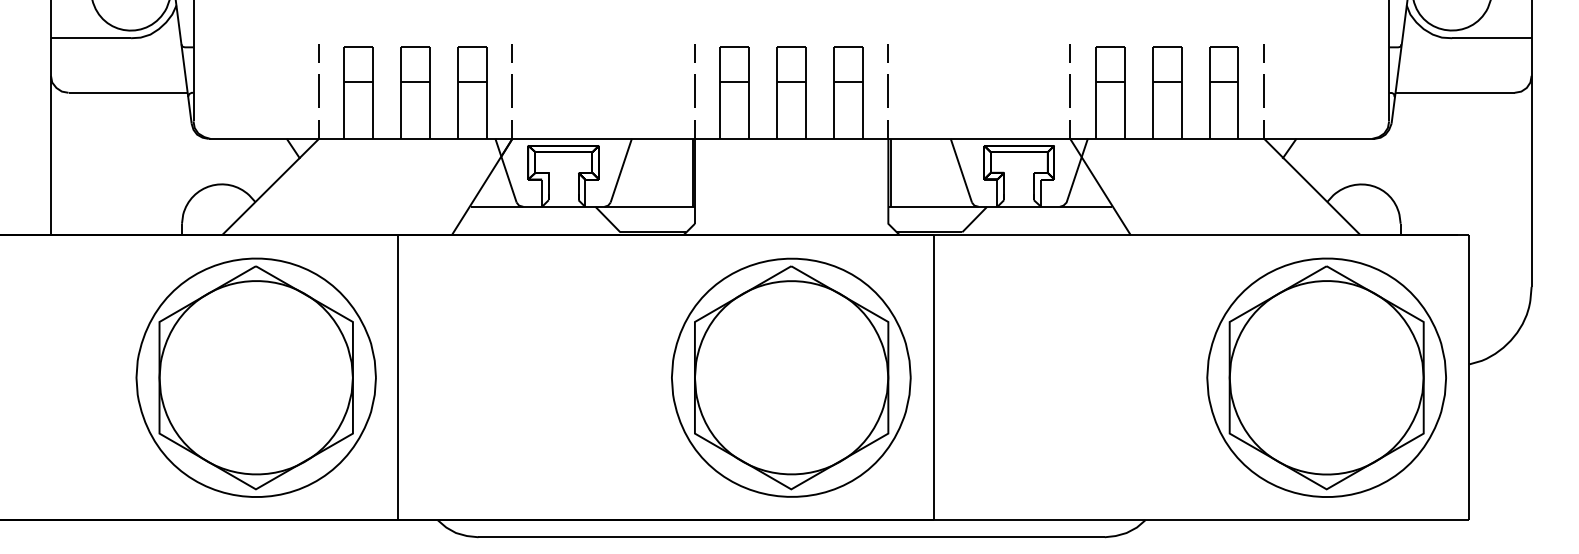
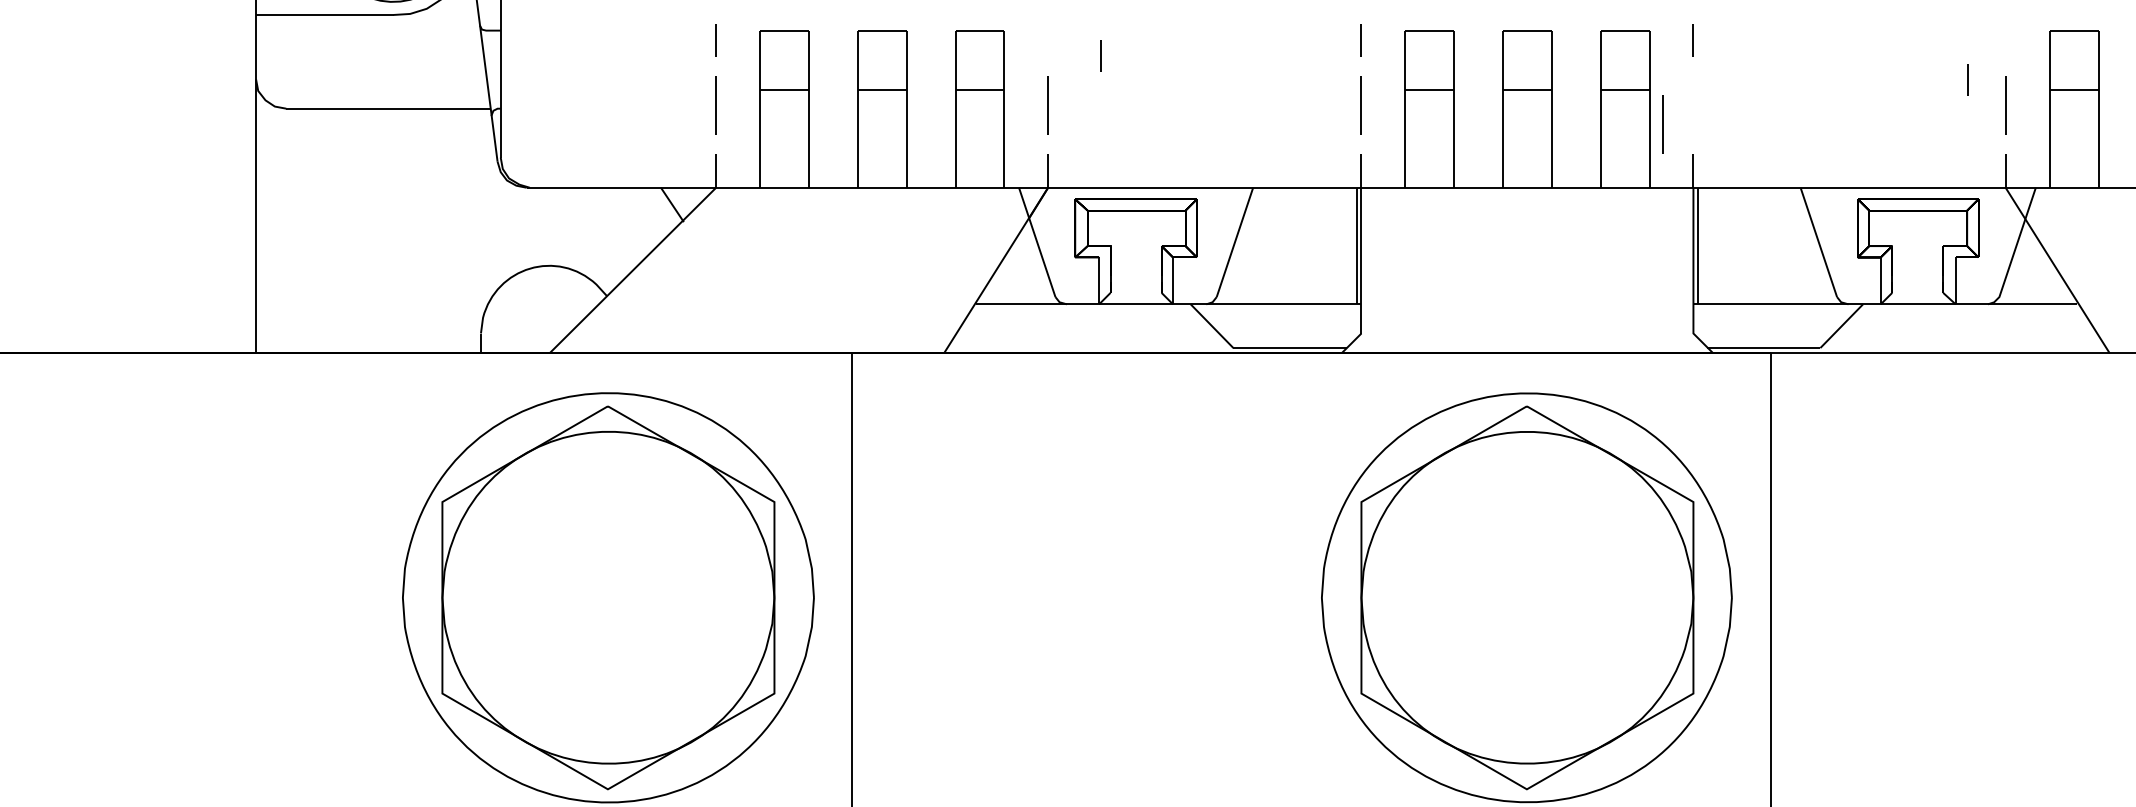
line: (511, 53) -> (1099, 56), moved
line: (1069, 53) -> (1966, 80), moved
line: (887, 90) -> (1661, 123), moved

